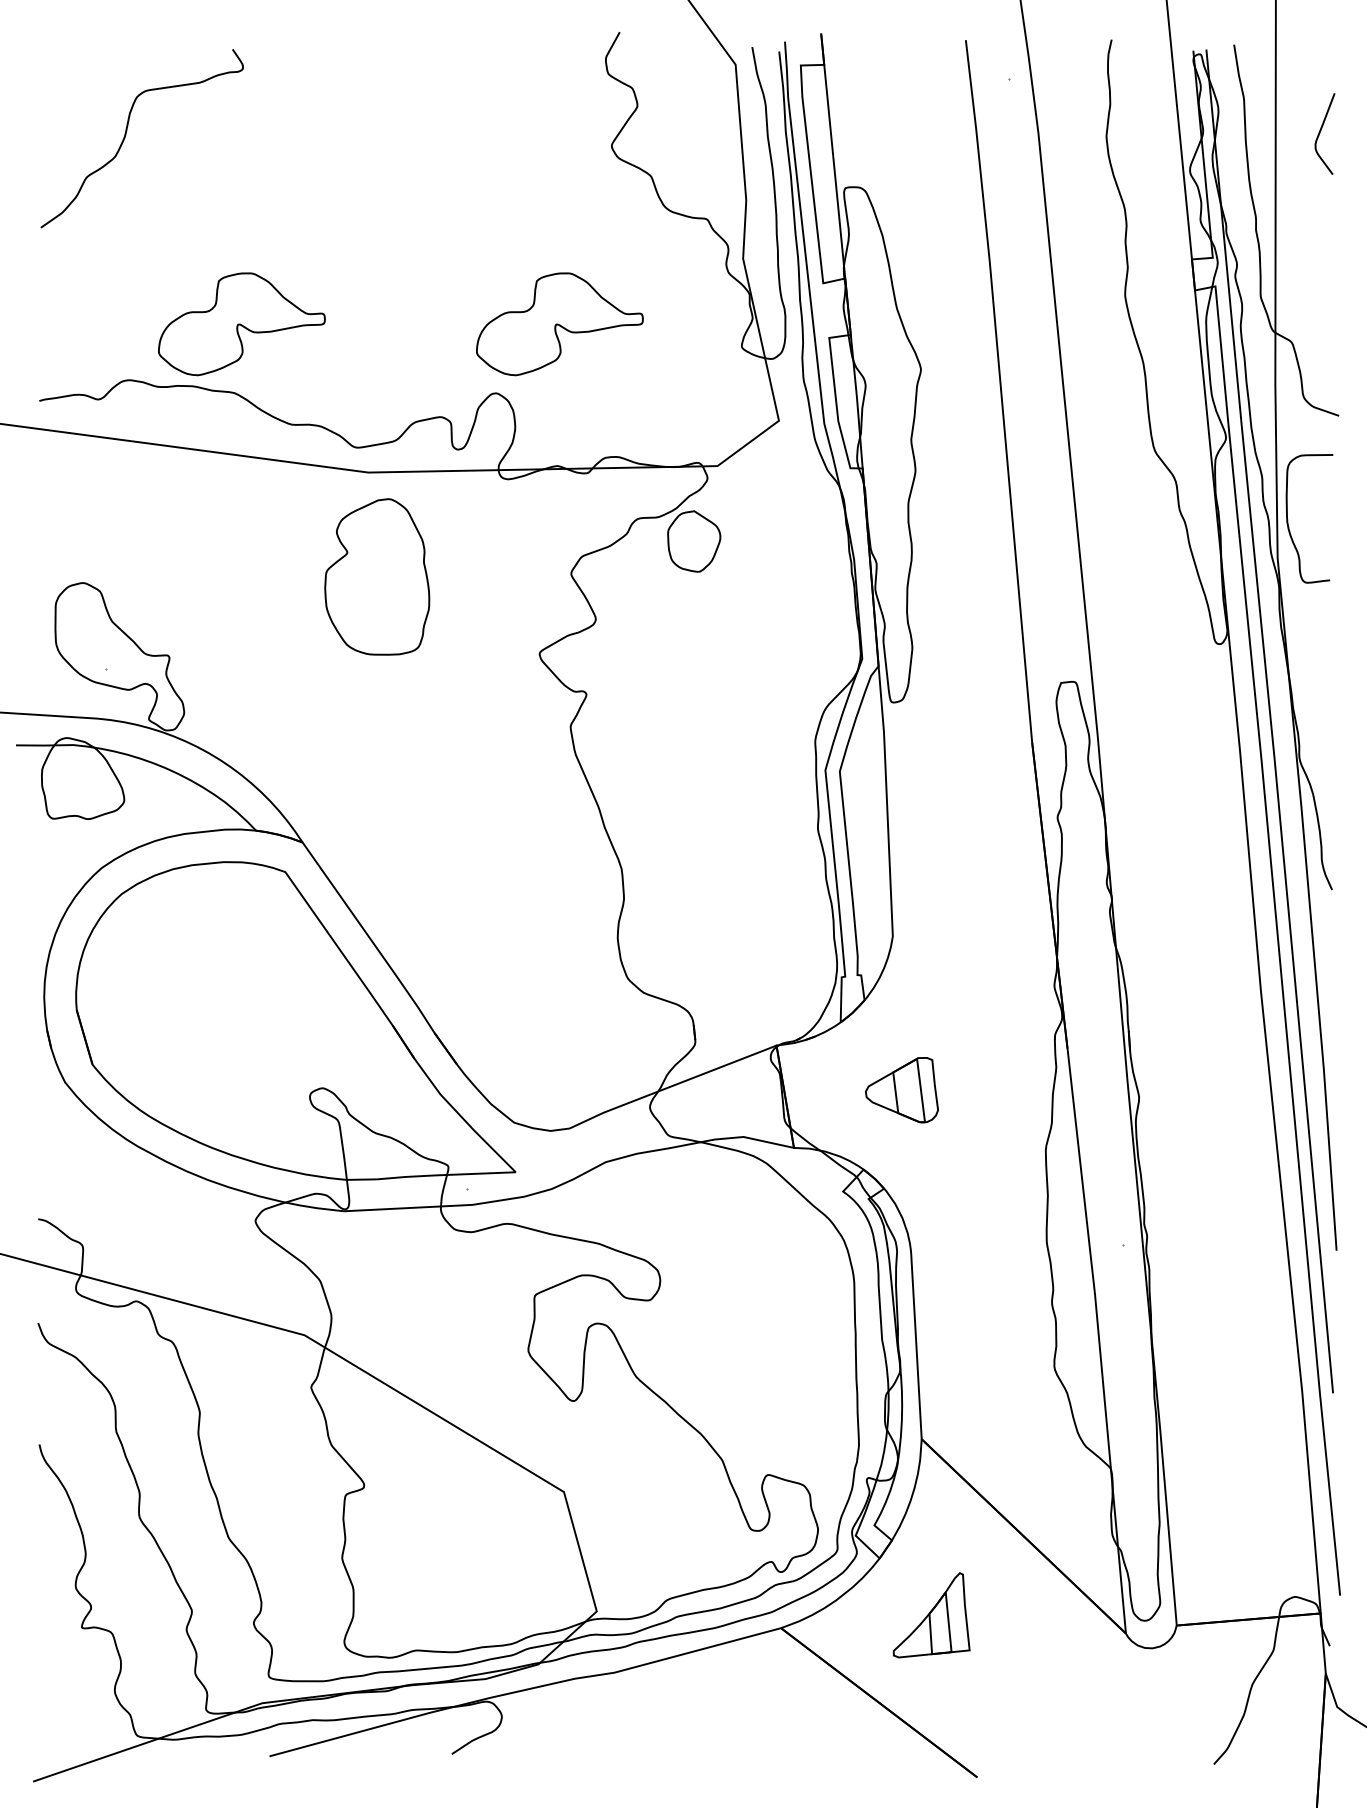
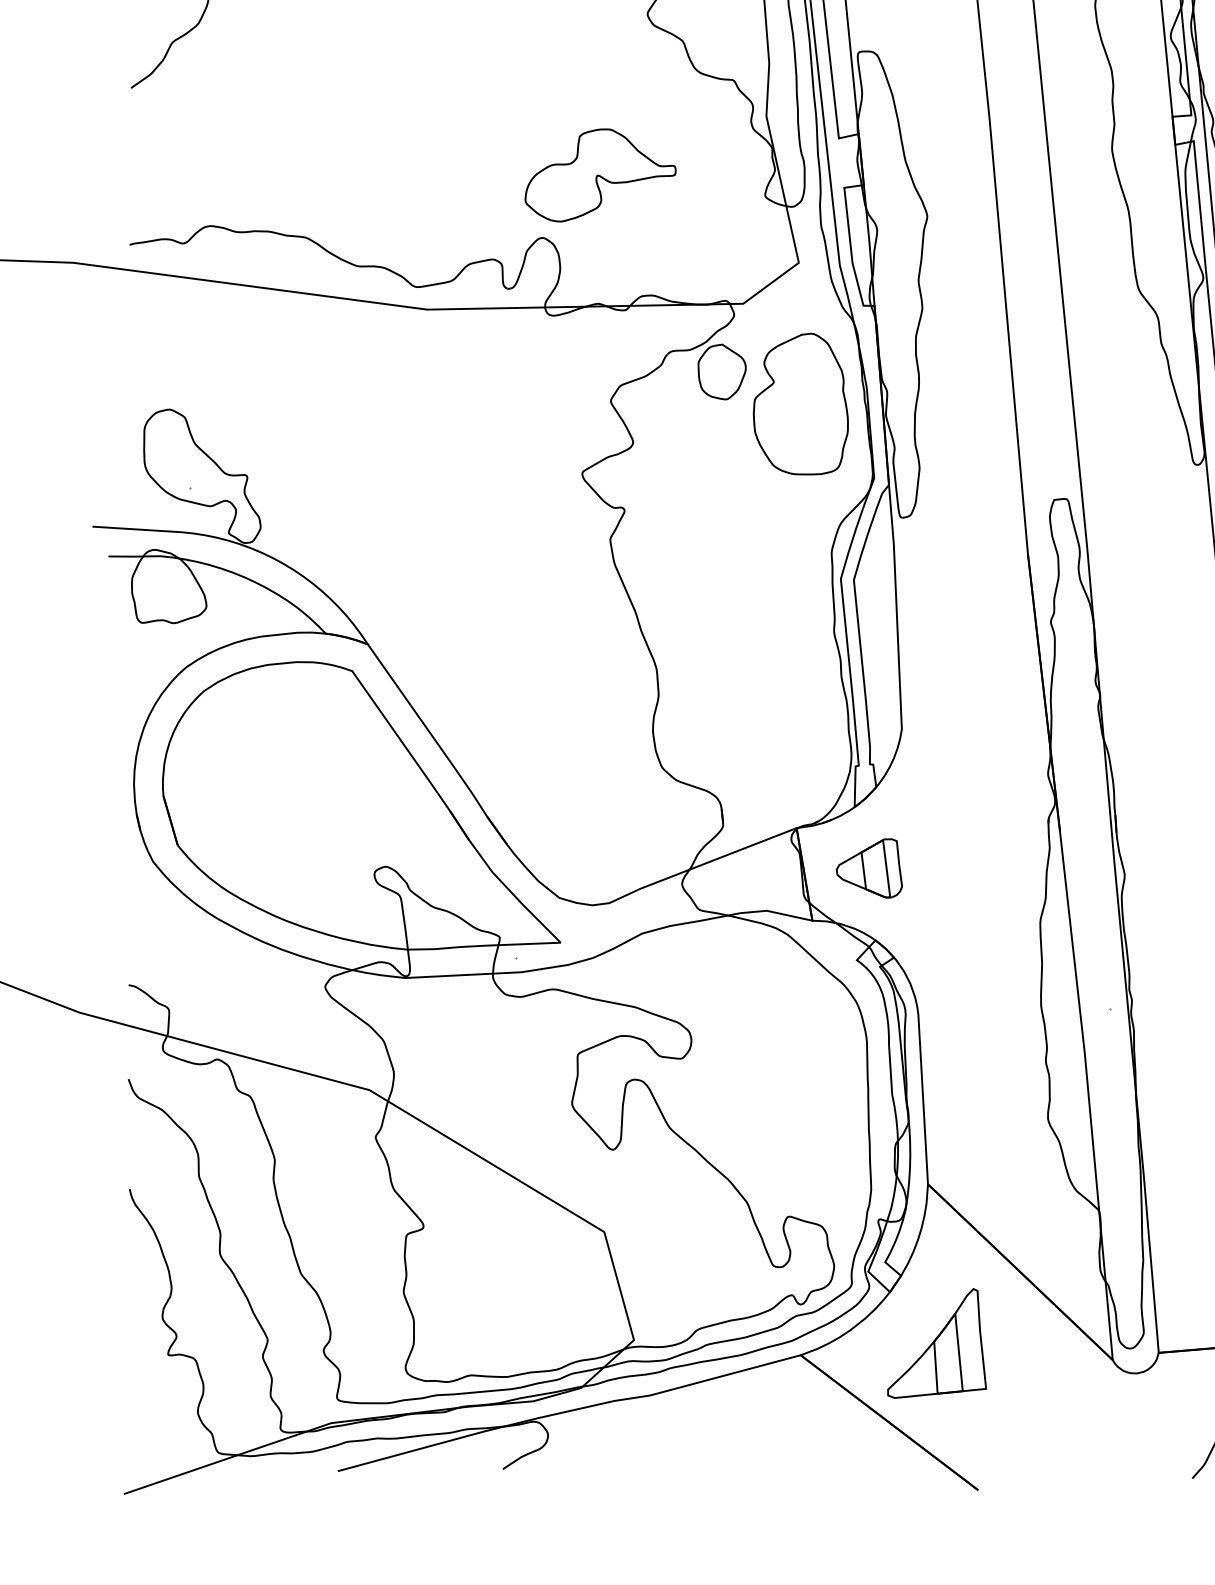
part: (241, 324) -> (312, 175), removed
part: (377, 576) -> (801, 403), moved
part: (901, 1090) -> (868, 868), moved
part: (931, 1615) -> (936, 1343), size x1.43

